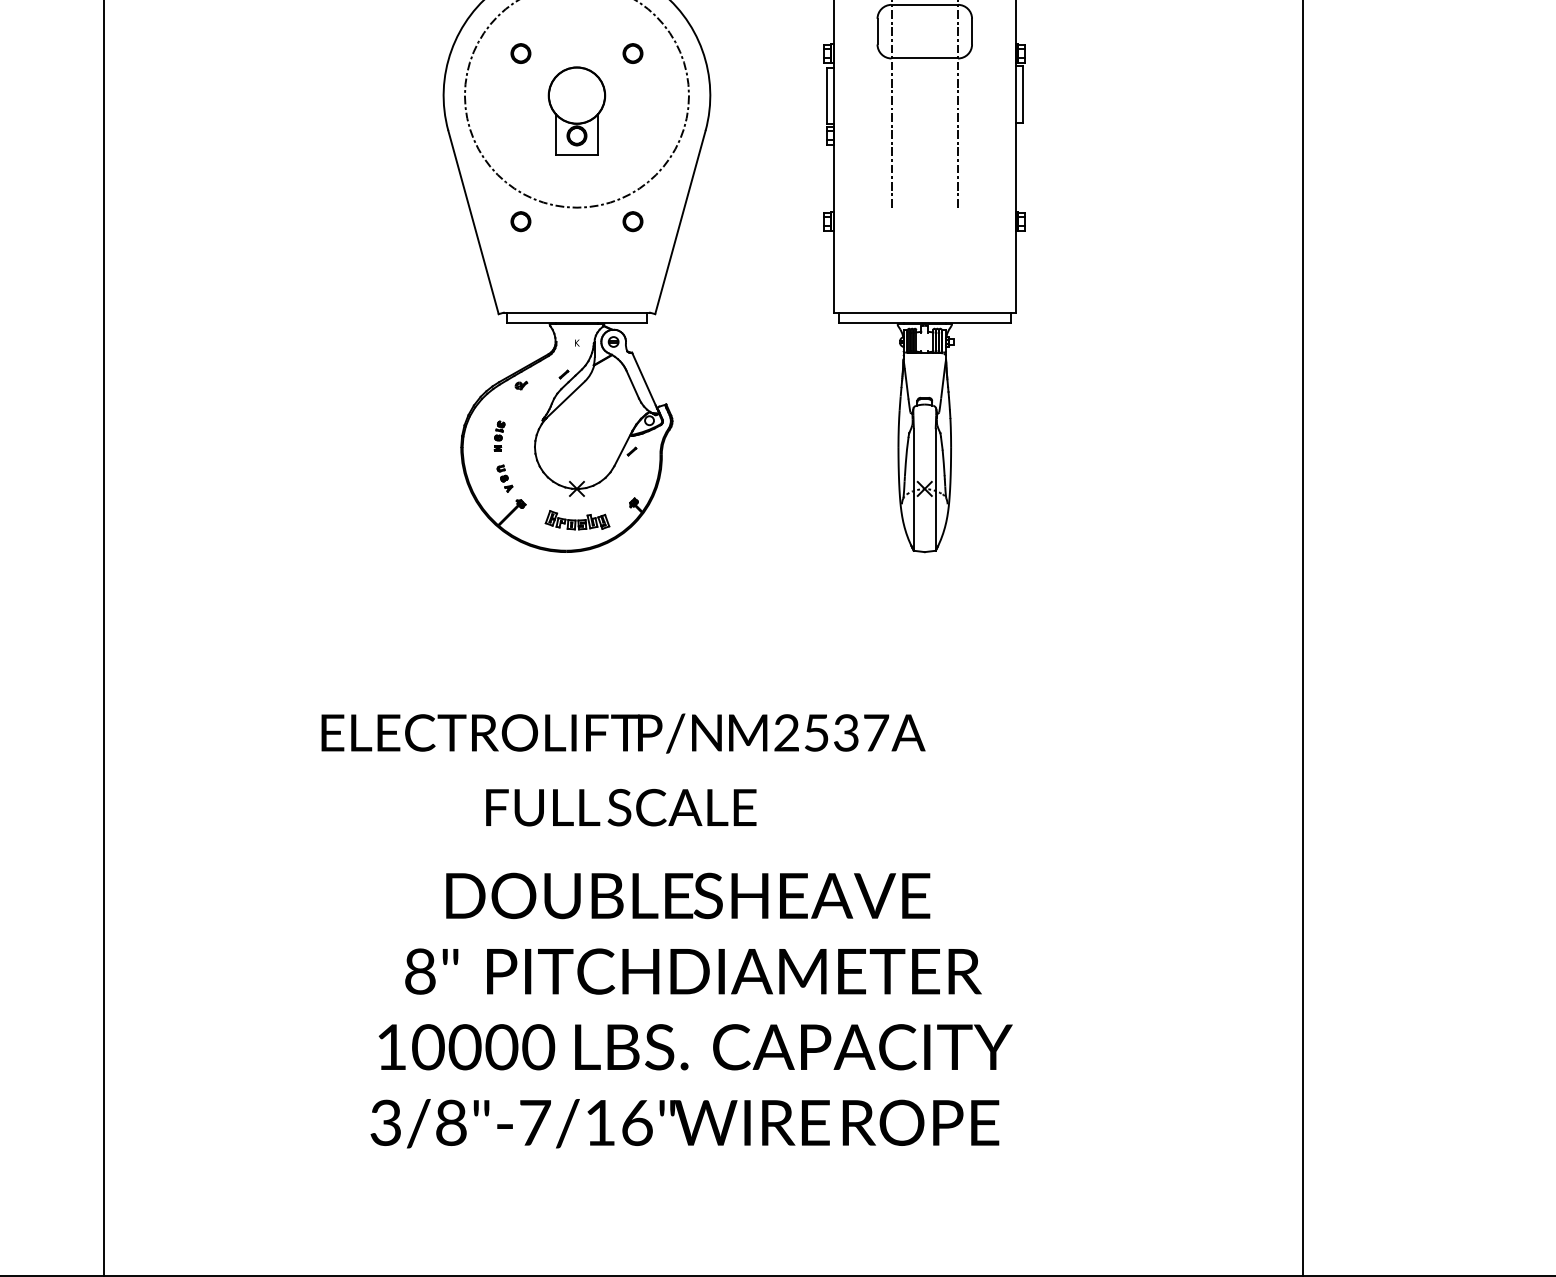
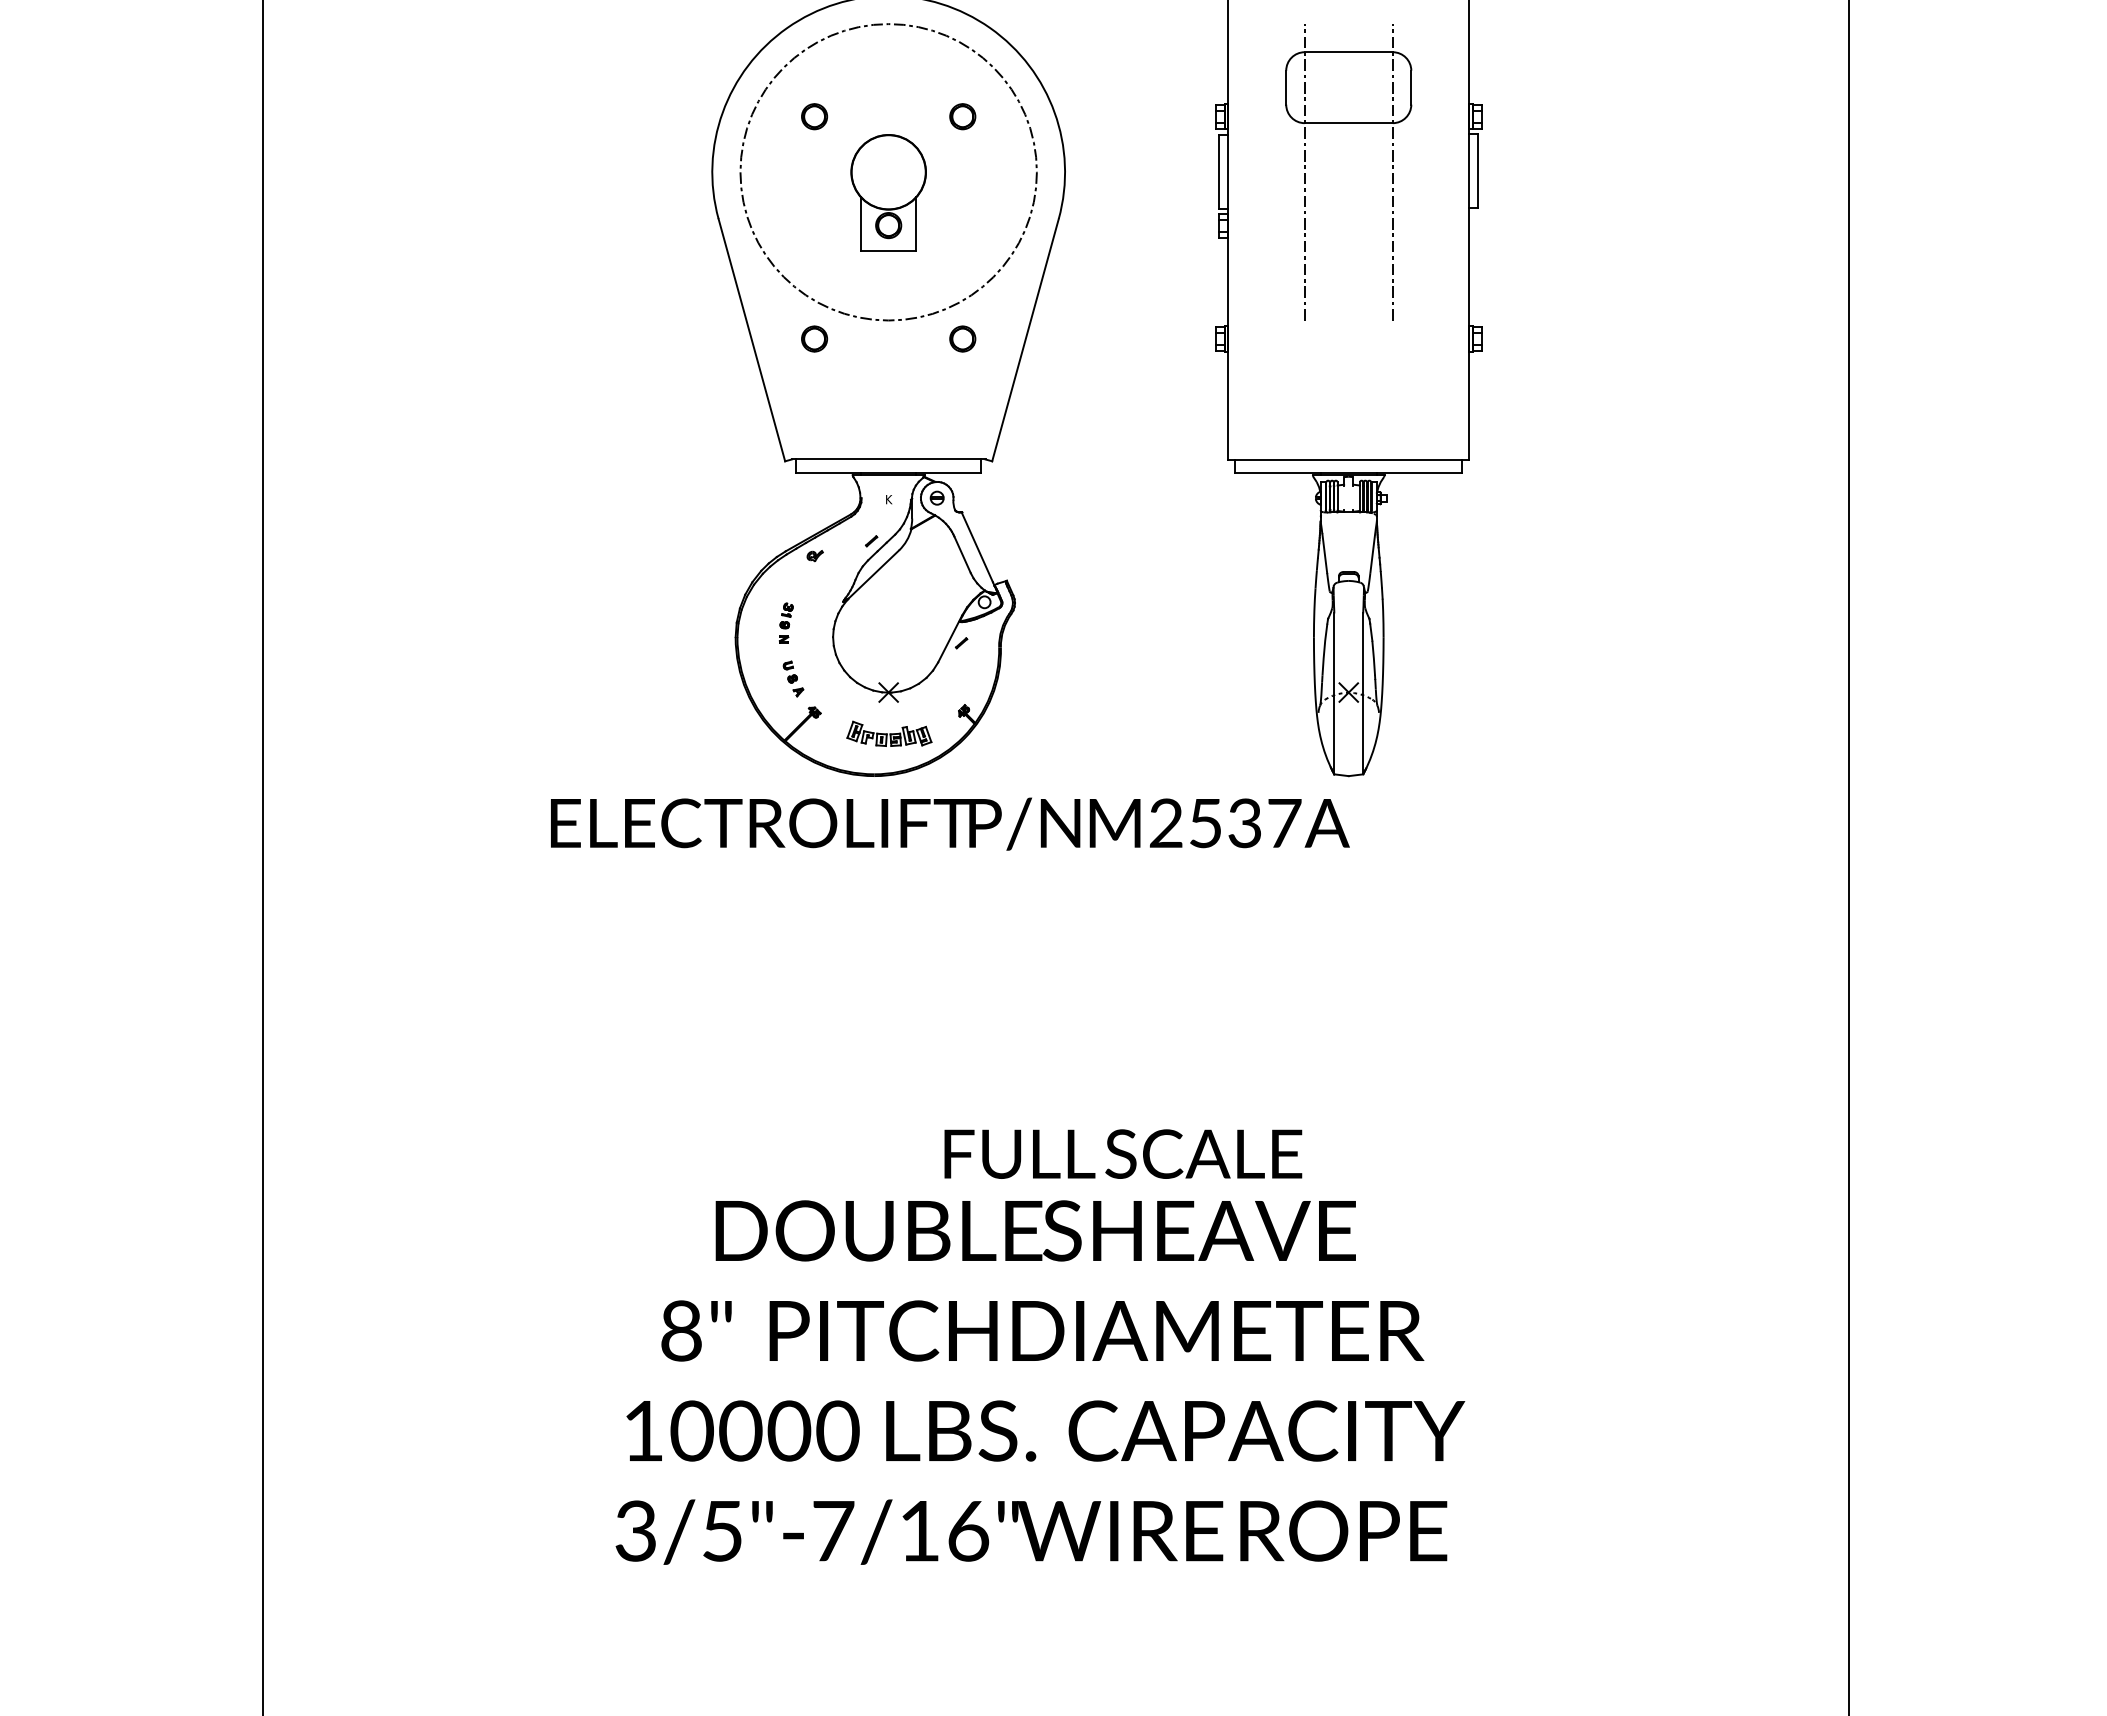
text: (623, 733) -> (950, 823), moved
text: (621, 807) -> (1123, 1153), moved
text: (451, 1122) -> (722, 1530), 3/8"-7/16" -> 3/5"-7/16"

